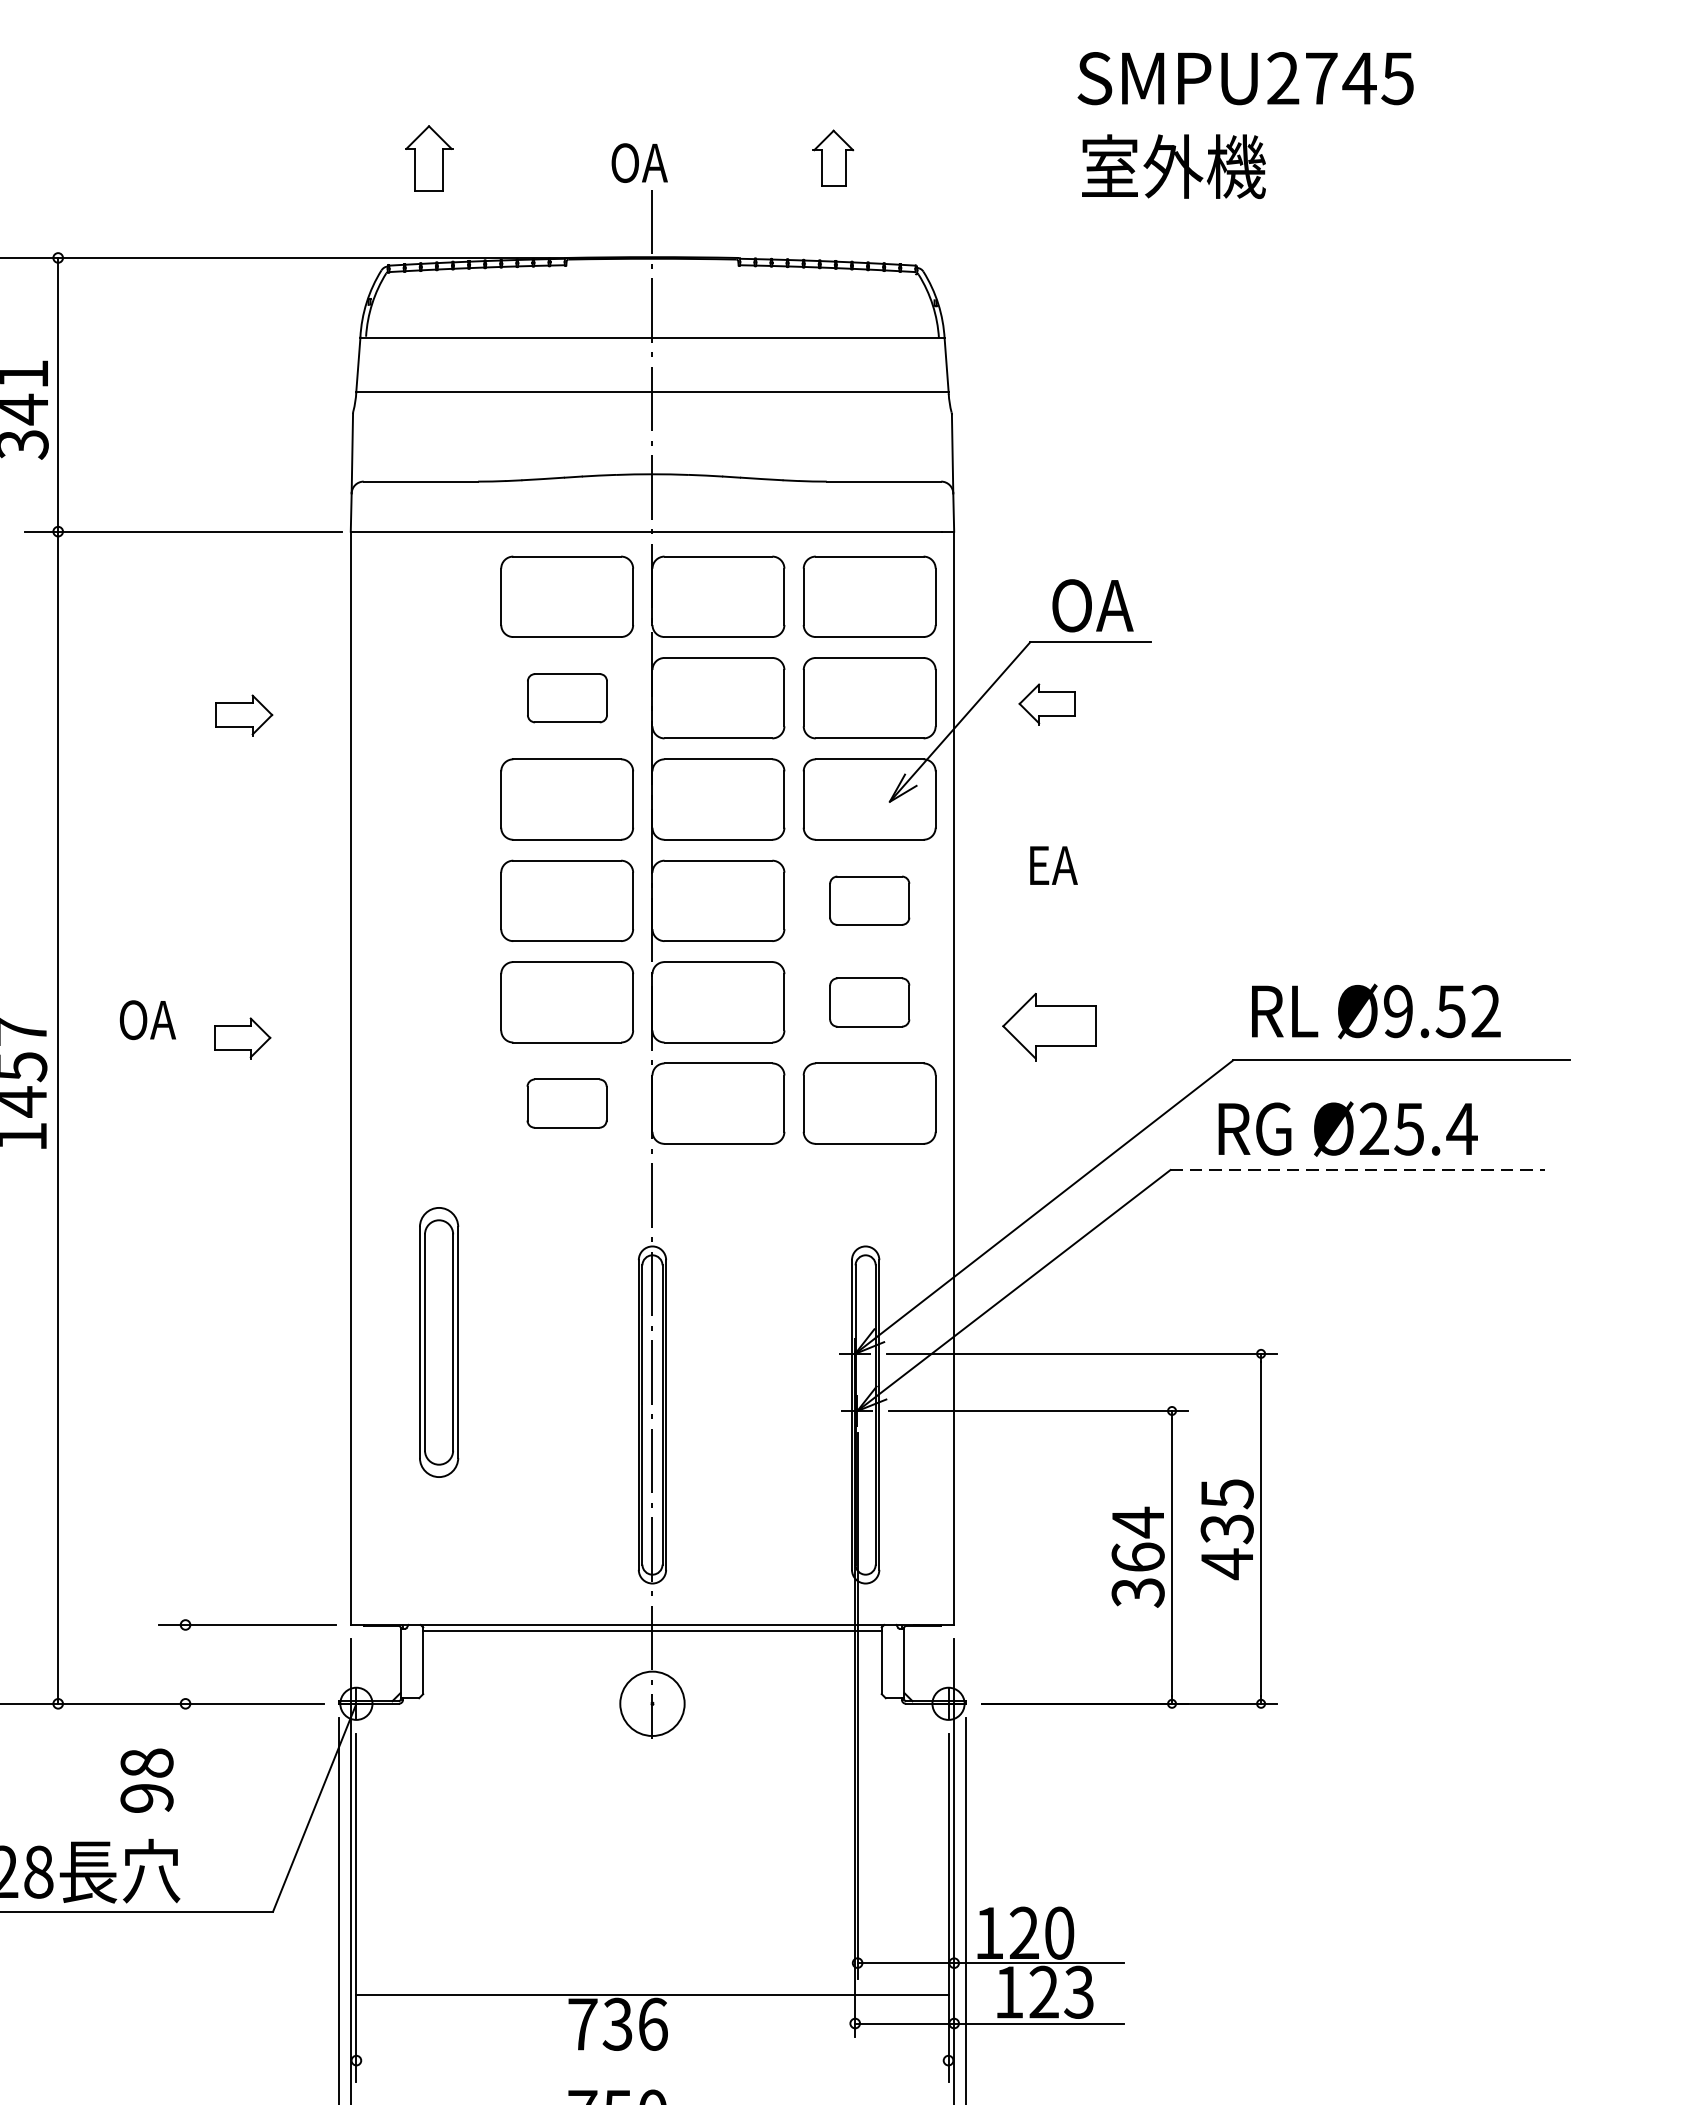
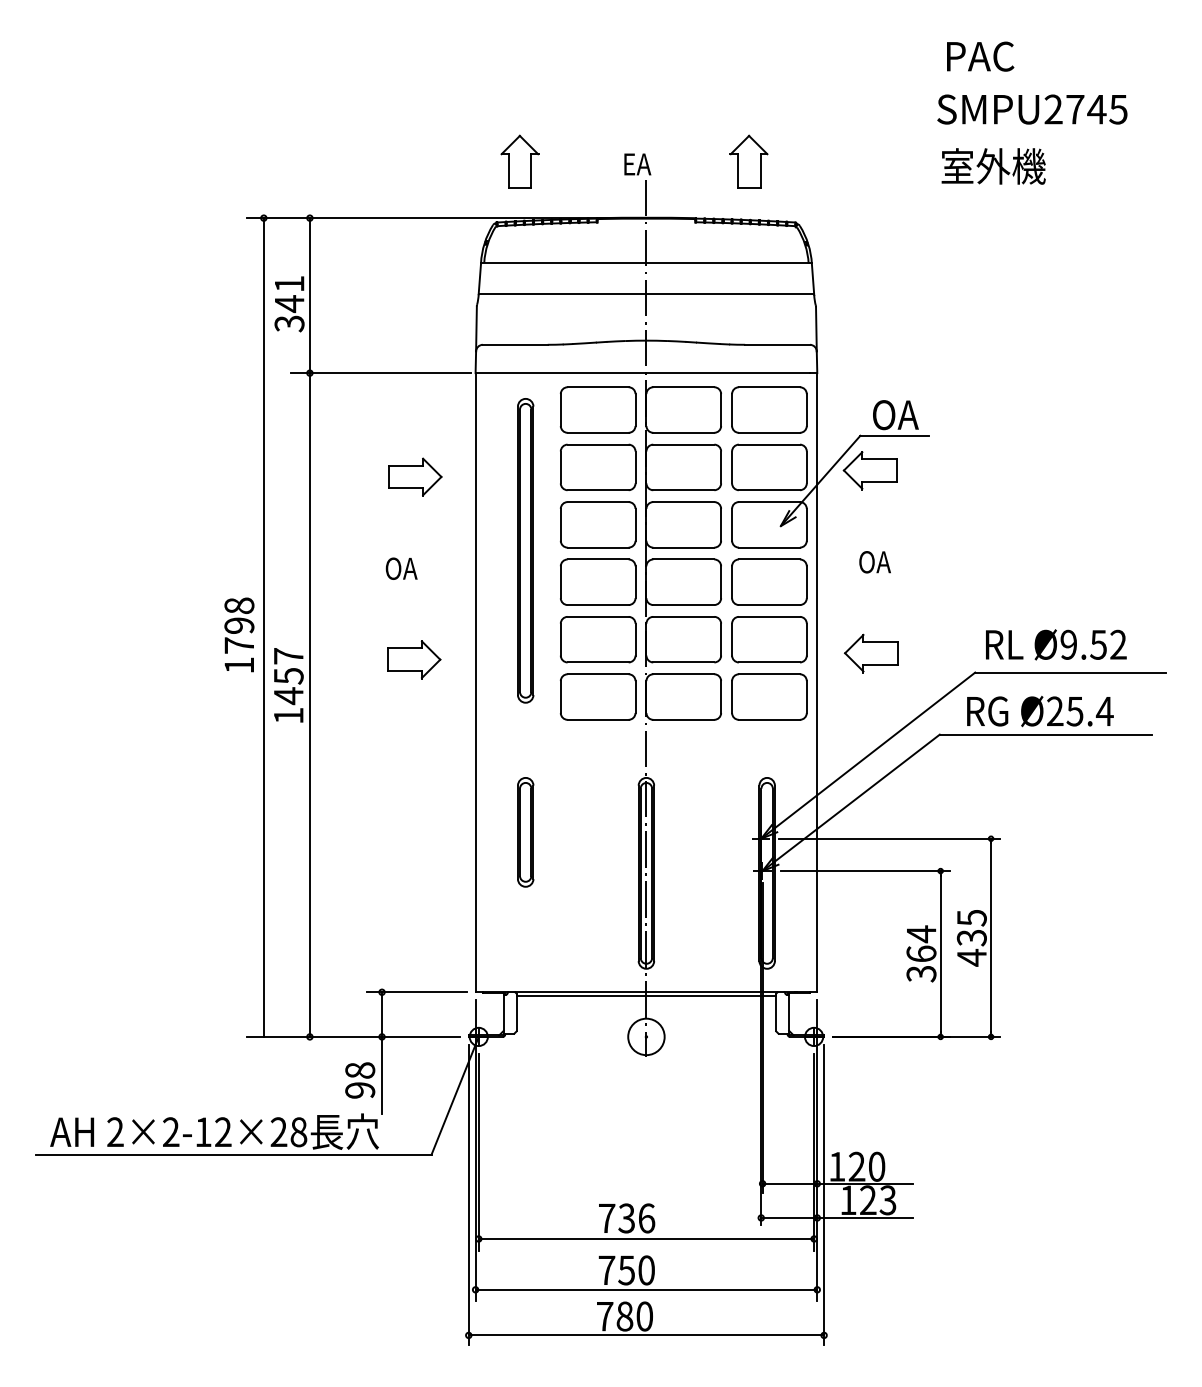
text: (1245, 78) -> (1032, 109), moved
part: (428, 157) -> (519, 161), size x1.43
part: (832, 157) -> (748, 161), size x1.67
text: (638, 163) -> (638, 164), OA -> EA
text: (1173, 166) -> (993, 166), moved
part: (567, 698) -> (598, 467), size x1.67
part: (1046, 703) -> (869, 470), size x1.67
part: (244, 714) -> (415, 476), size x1.67
part: (438, 844) -> (525, 550), added
text: (1055, 866) -> (874, 562), EA -> OA
part: (869, 899) -> (769, 581), size x1.67
part: (869, 1002) -> (769, 639), size x1.67
text: (147, 1019) -> (401, 568), moved
part: (242, 1037) -> (414, 659), size x1.67
part: (566, 1102) -> (597, 696), size x1.67
line: (1358, 1169) -> (1046, 734), dashed -> solid
part: (438, 1342) -> (525, 832), size x0.71
line: (186, 1733) -> (382, 1053), added
line: (652, 1994) -> (646, 1238), moved

